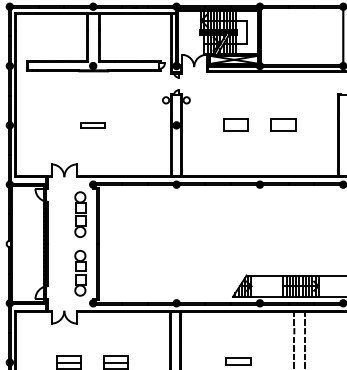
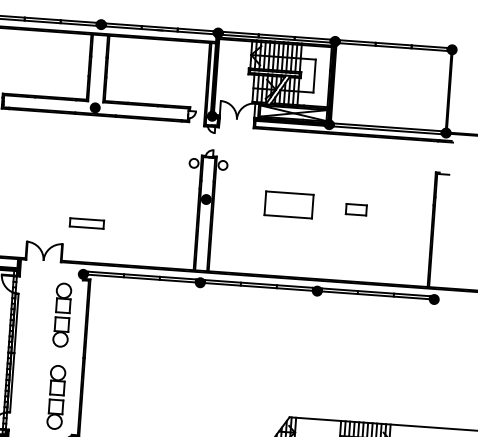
part: (235, 124) -> (289, 204), size x1.4
part: (283, 124) -> (356, 209), size x0.6
part: (92, 125) -> (85, 223), moved

